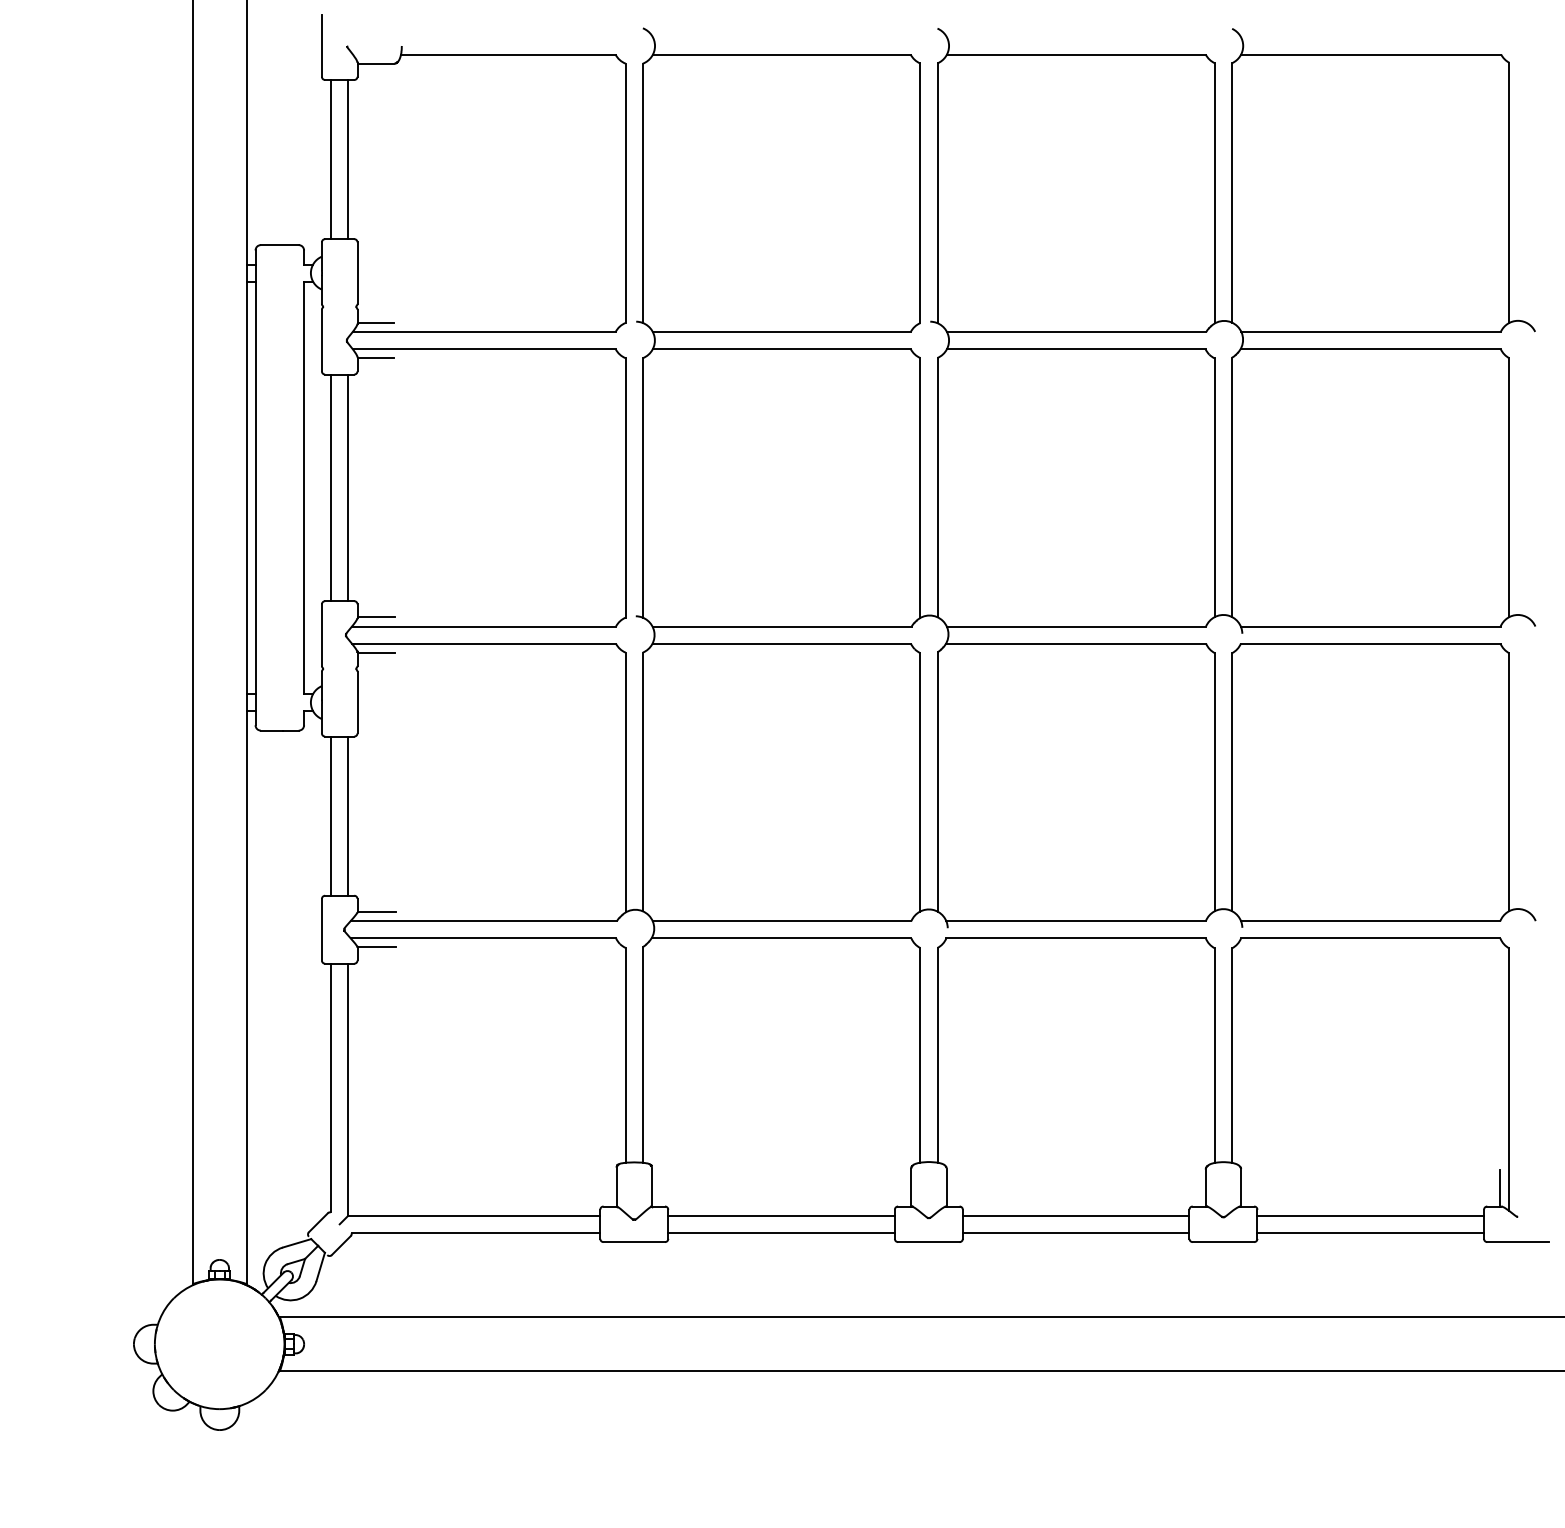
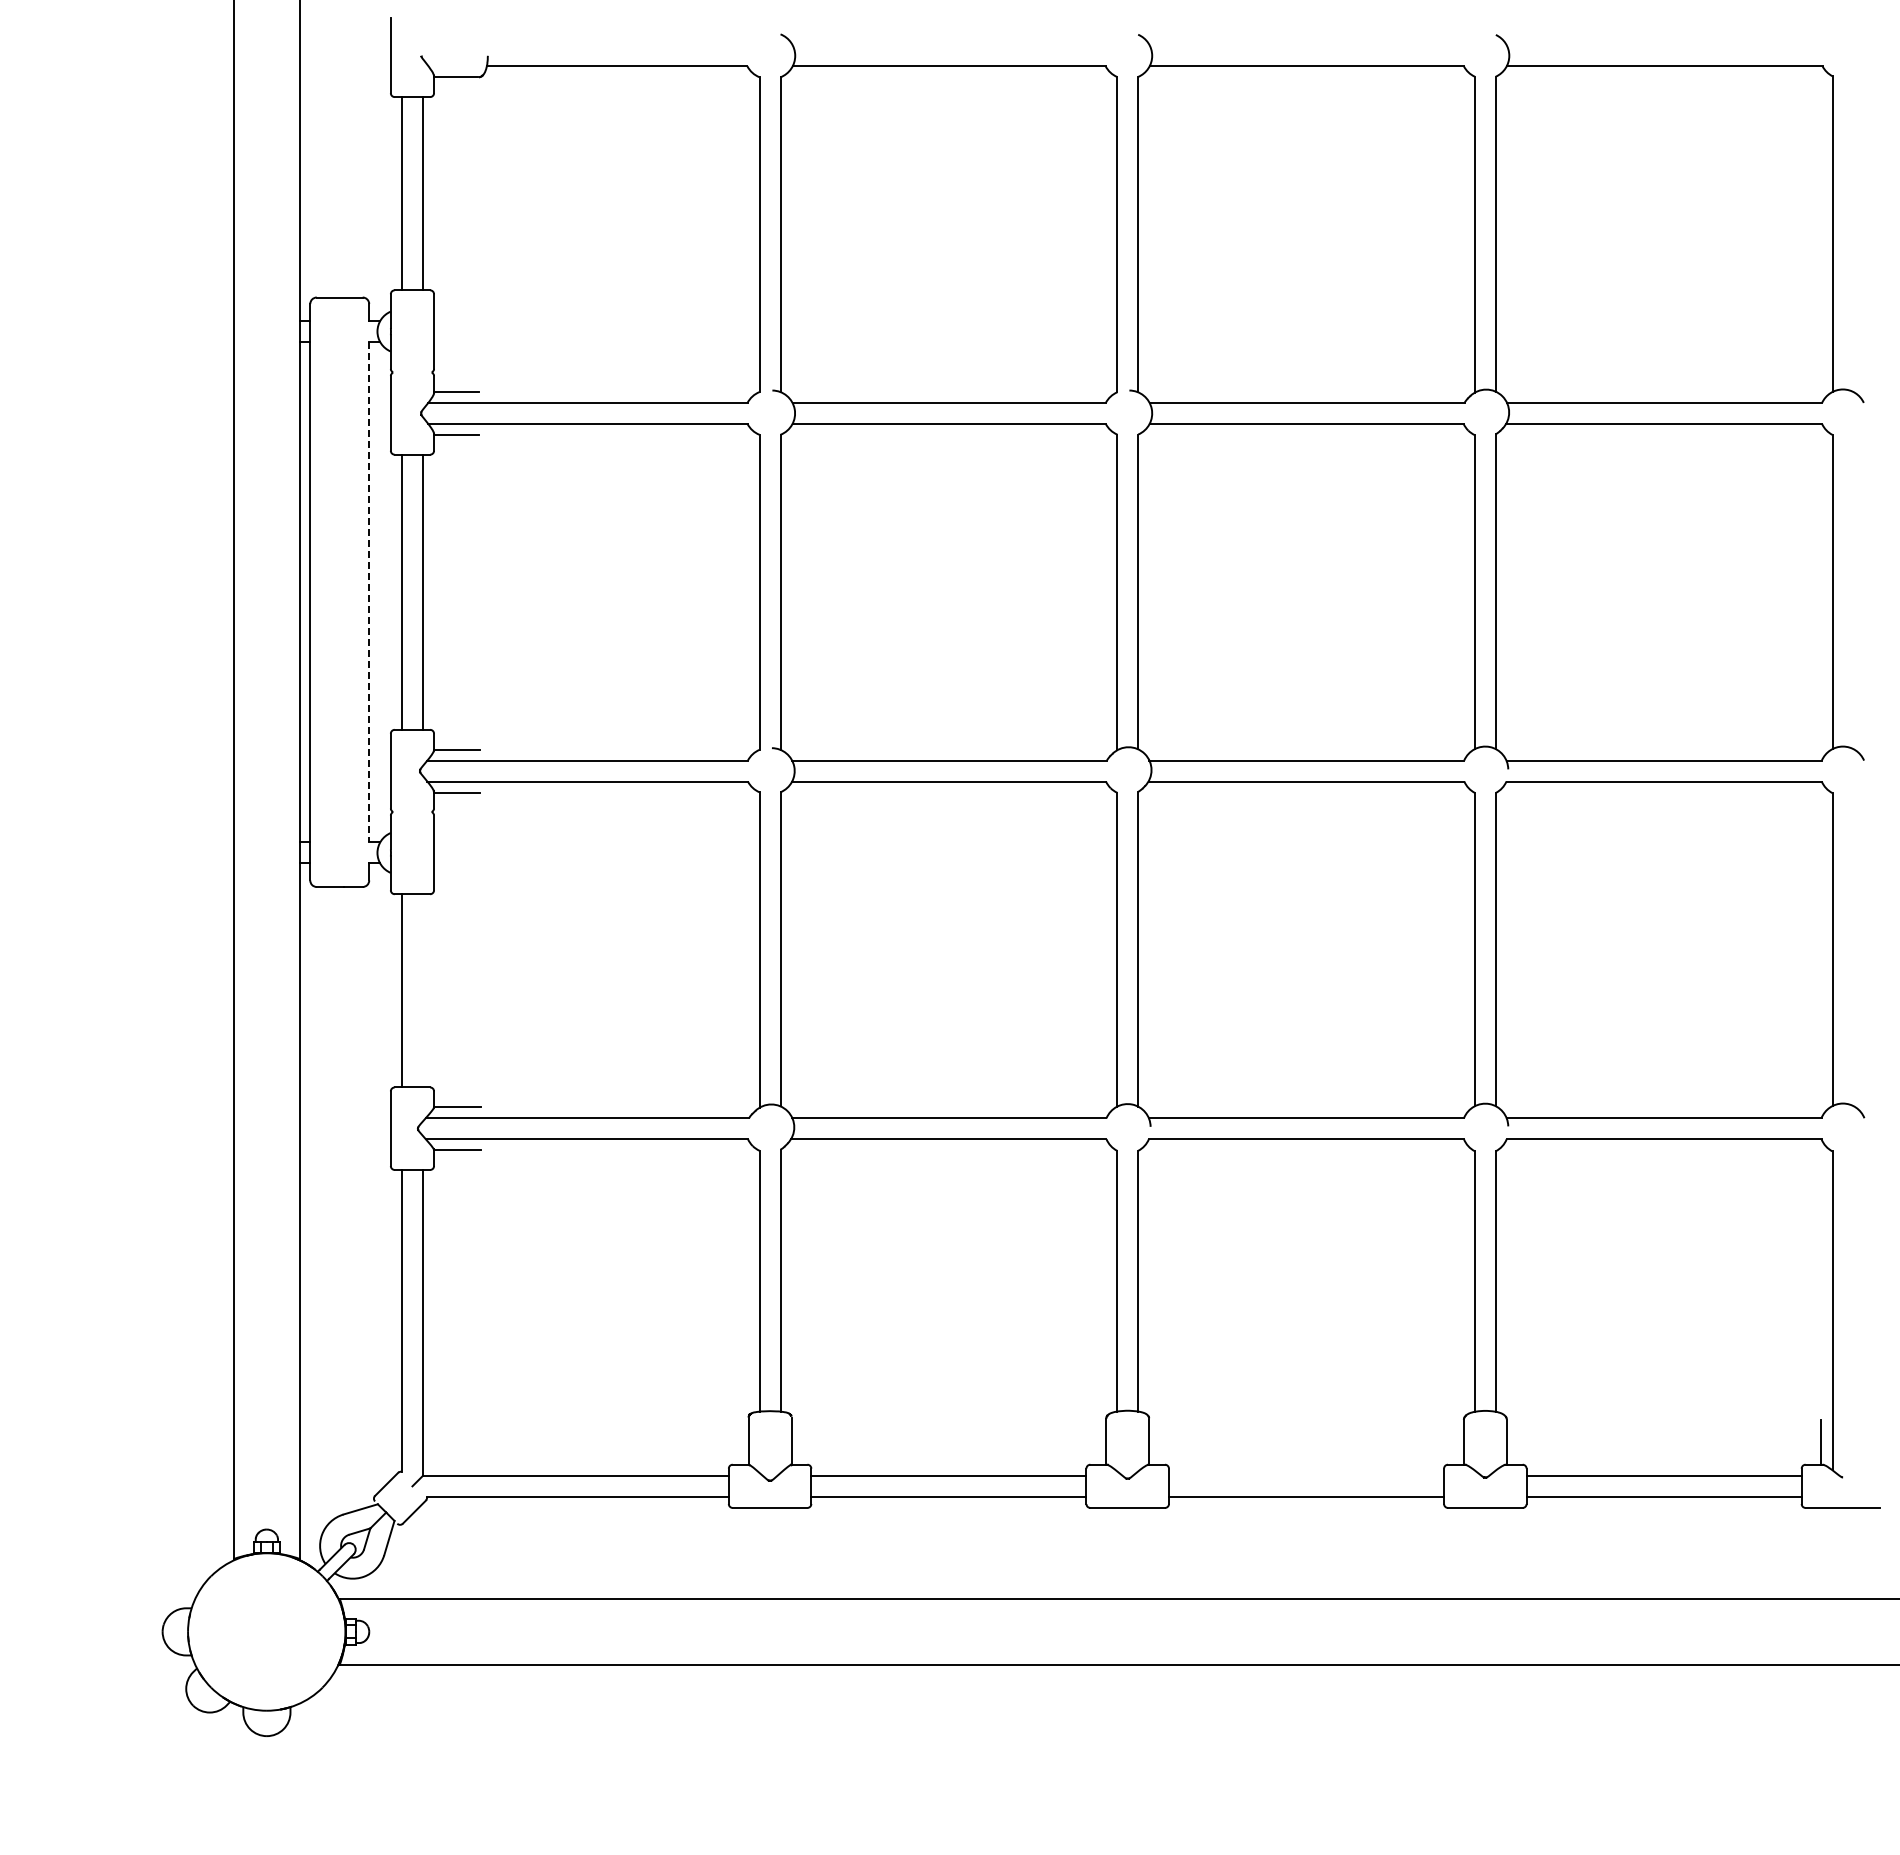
line: (304, 488) -> (369, 592), solid -> dashed
line: (347, 815) -> (422, 990), removed
line: (1076, 1215) -> (1306, 1475), removed

